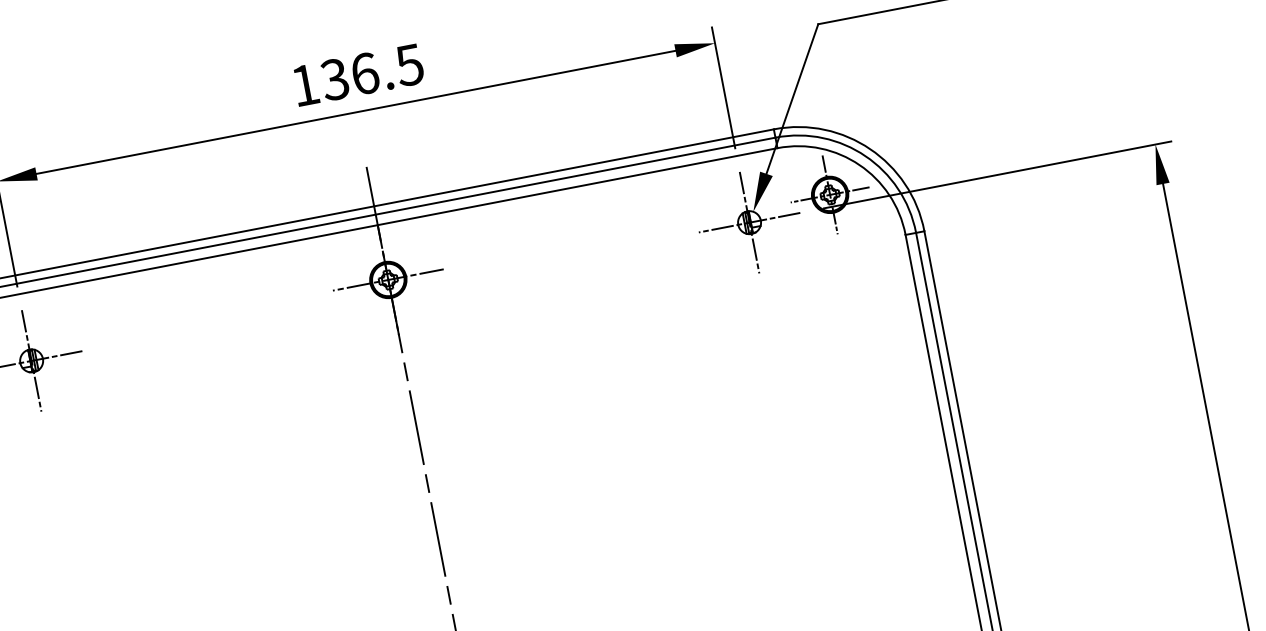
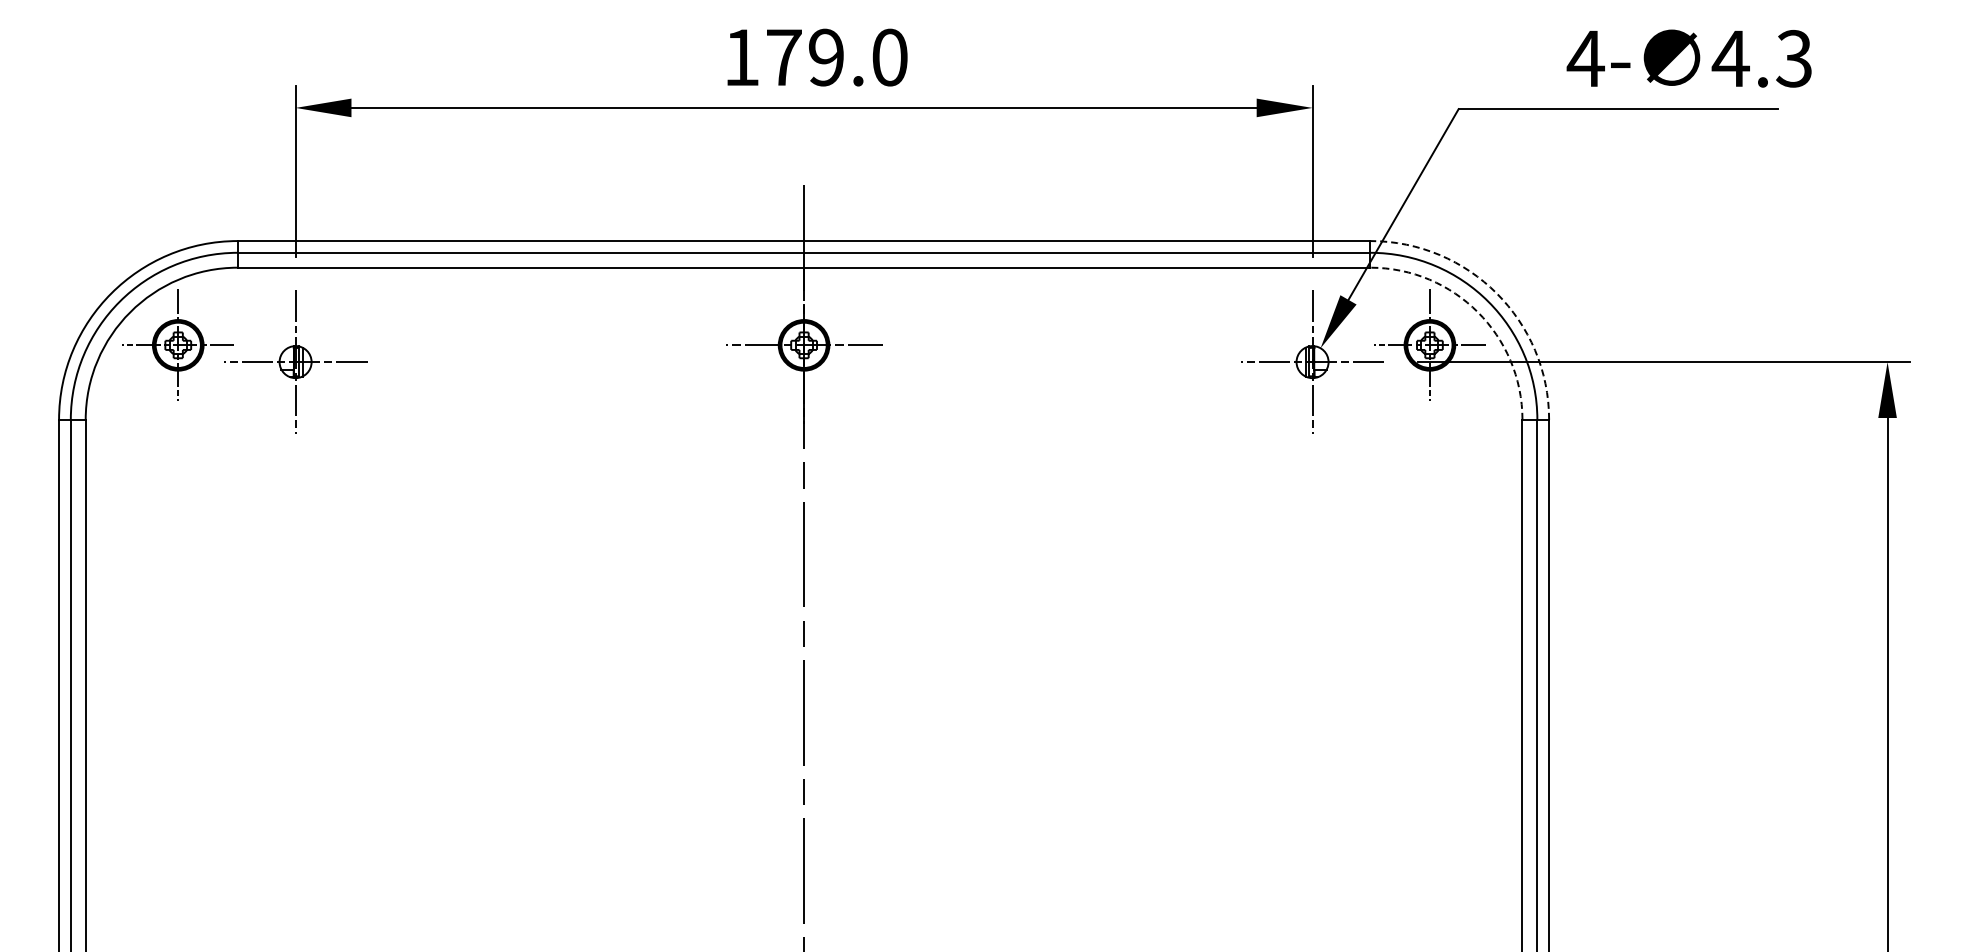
text: (372, 72) -> (836, 57), 136.5 -> 179.0
arc: (870, 149) -> (1496, 293), solid -> dashed
arc: (859, 165) -> (1477, 312), solid -> dashed

